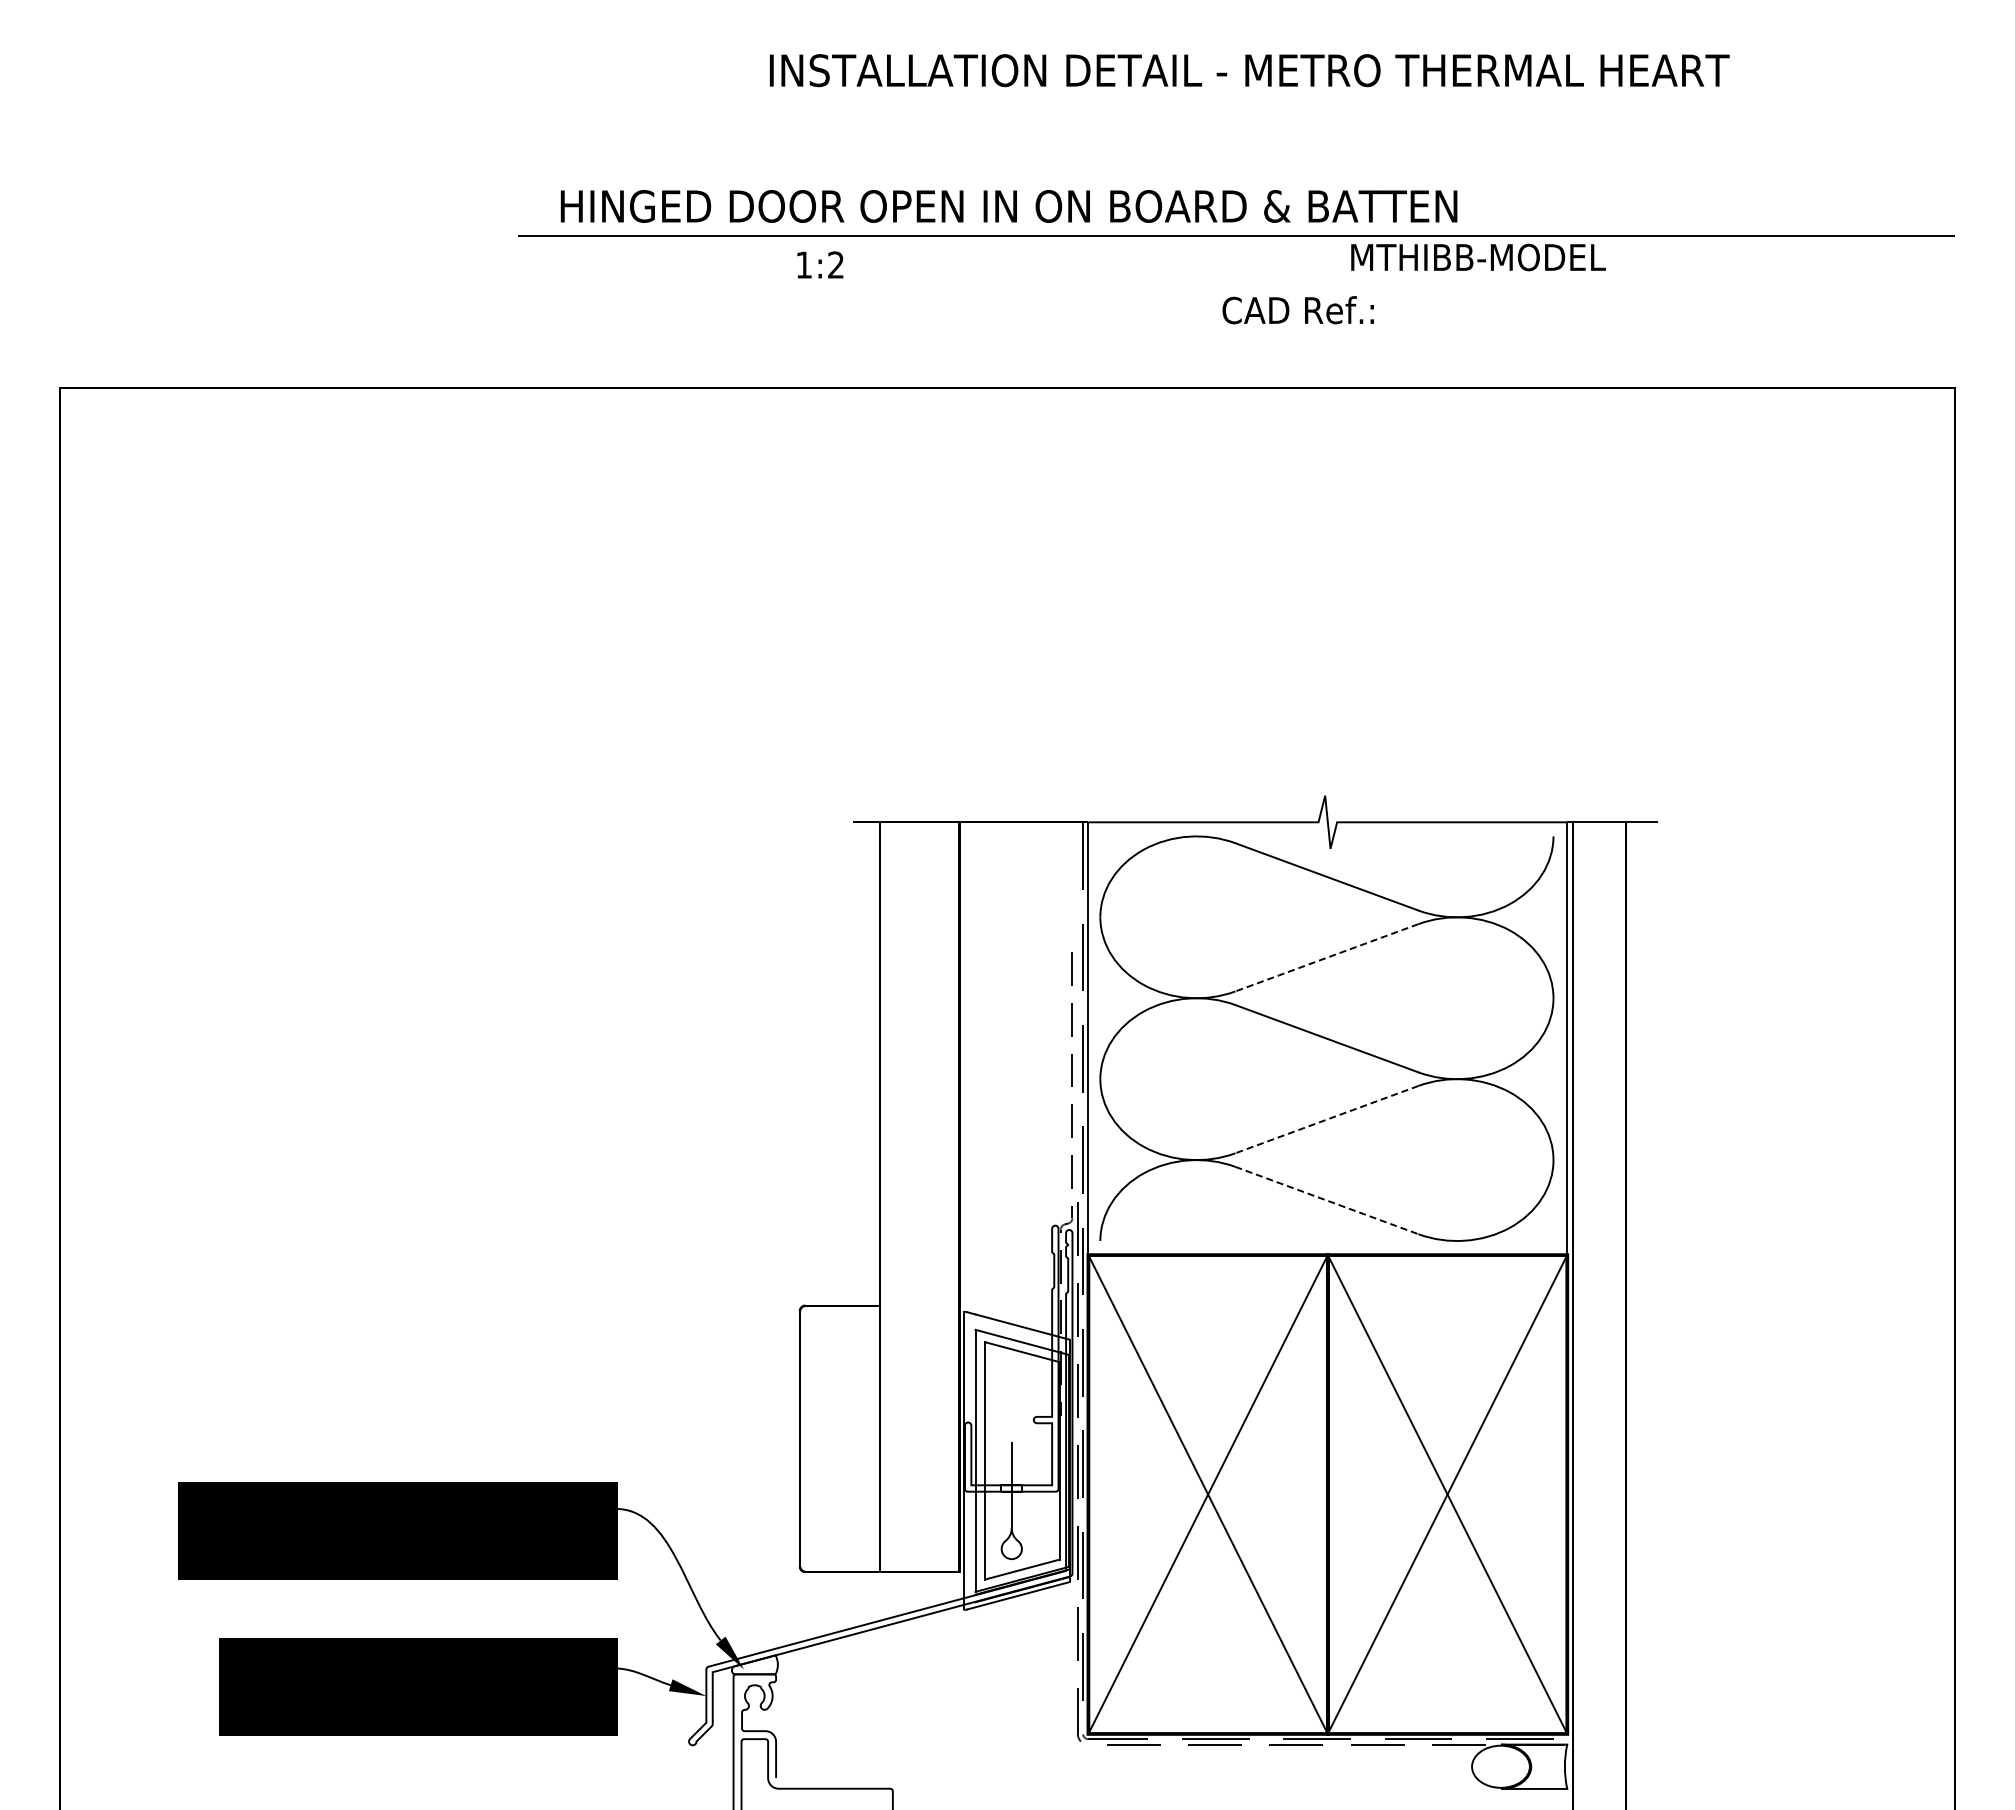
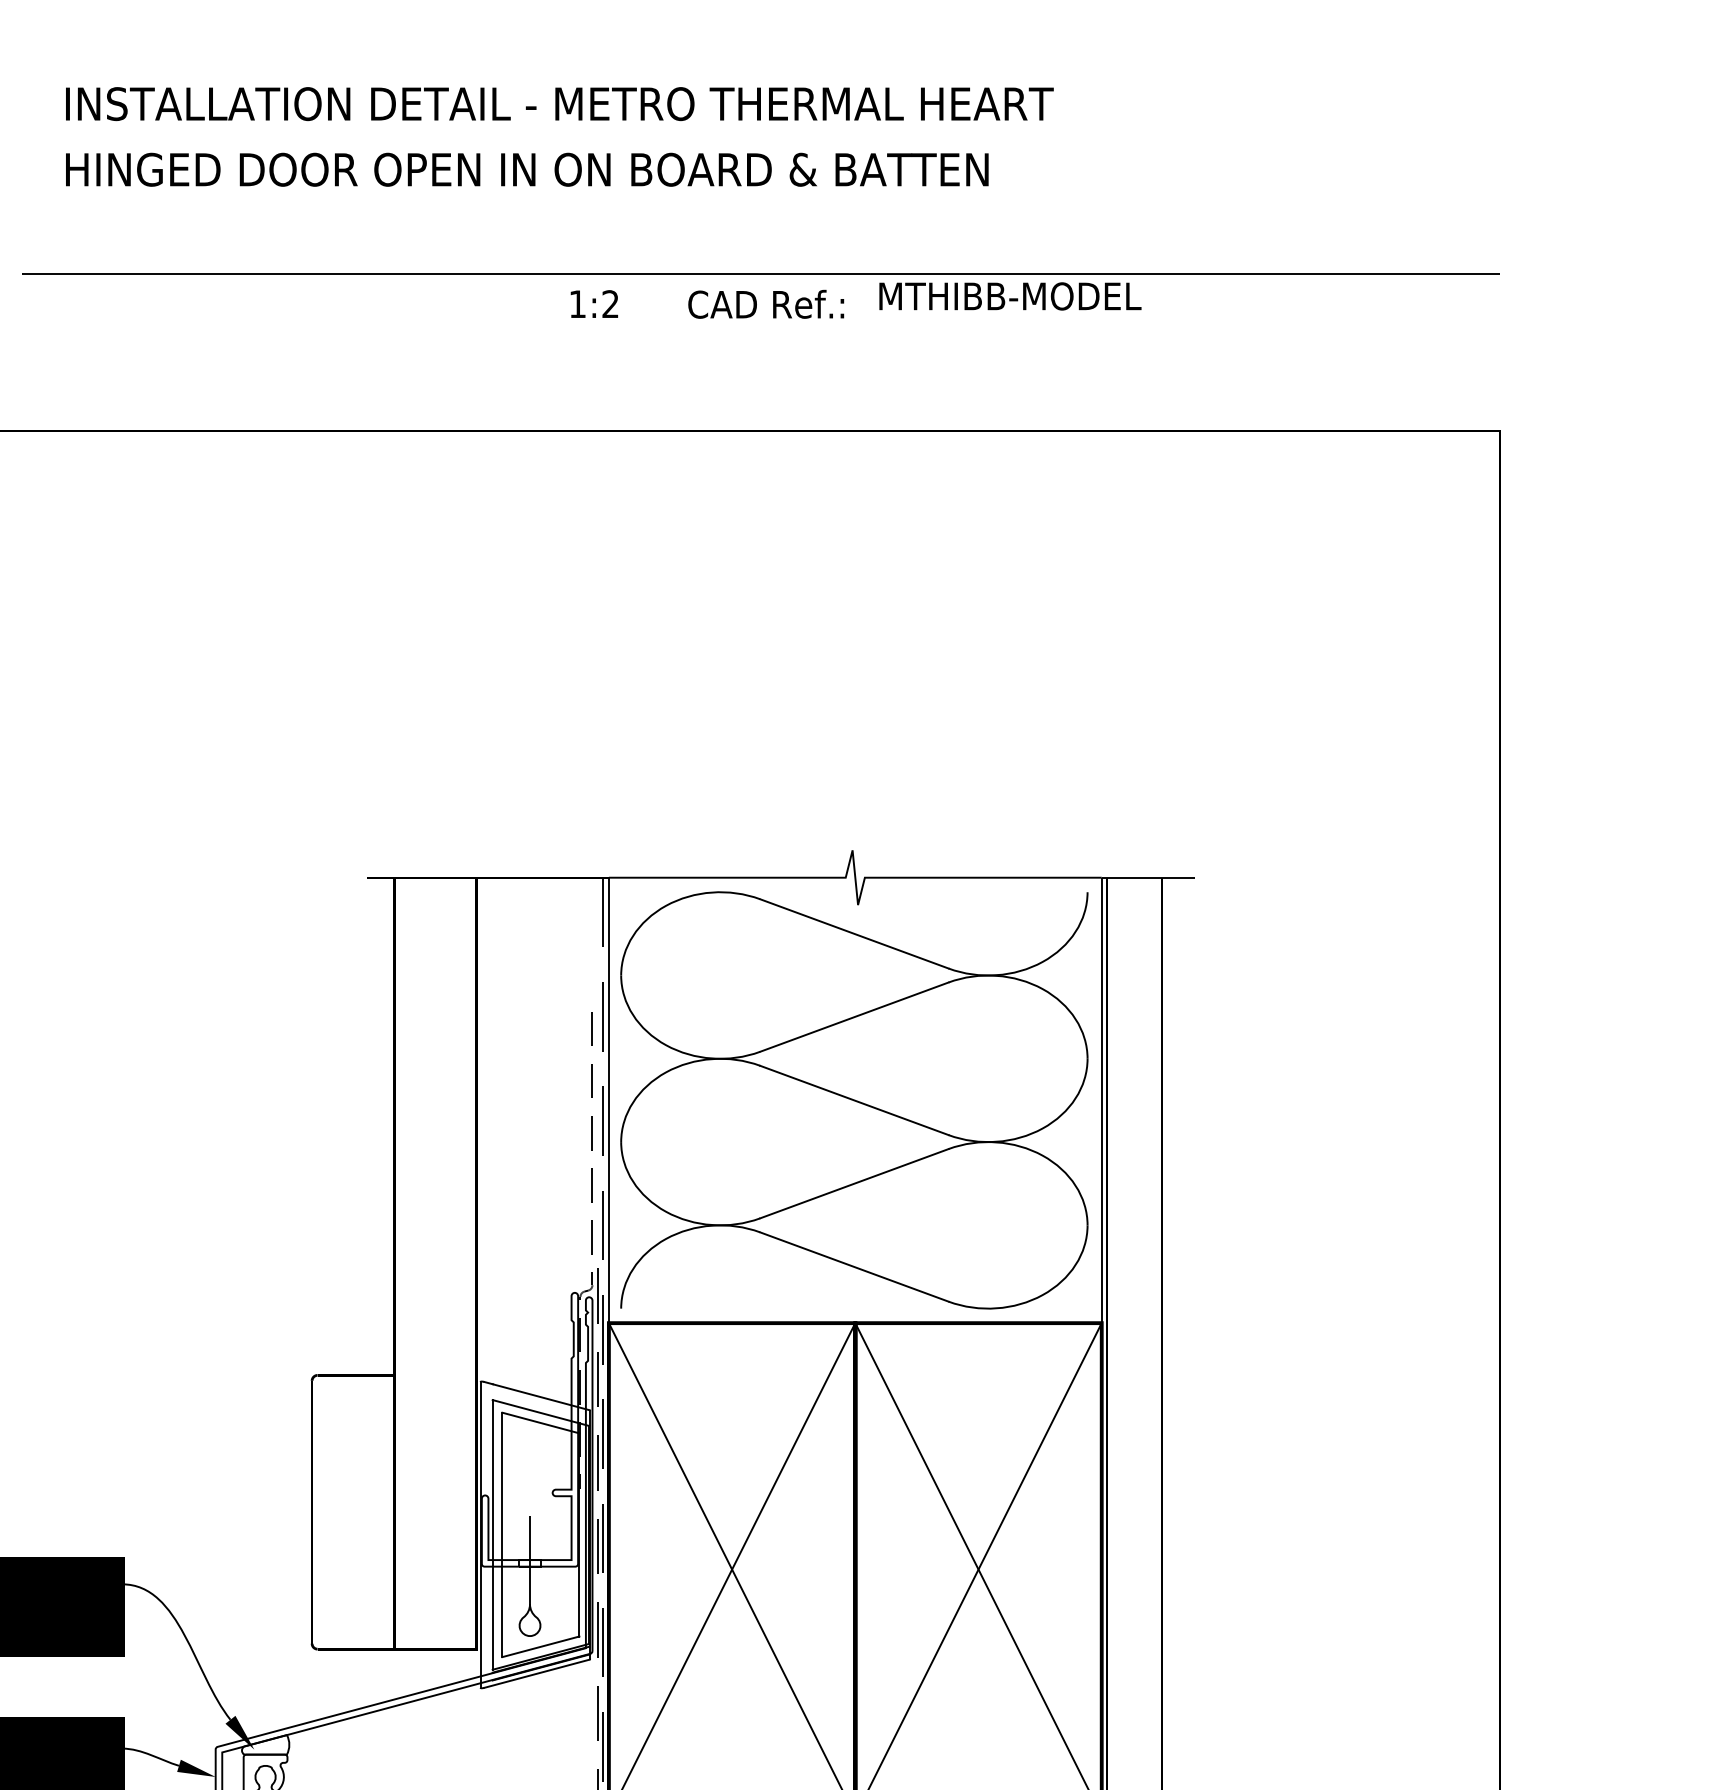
text: (1249, 70) -> (559, 103), moved
text: (1008, 206) -> (526, 169), moved
text: (820, 264) -> (594, 303), moved
text: (1297, 310) -> (765, 304), moved
line: (1326, 957) -> (853, 1016), dashed -> solid
line: (1326, 1119) -> (853, 1183), dashed -> solid
line: (1326, 1200) -> (853, 1266), dashed -> solid

